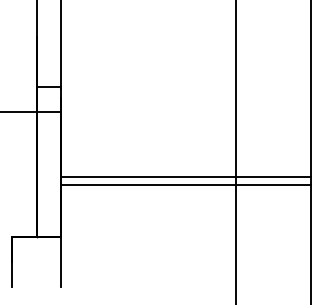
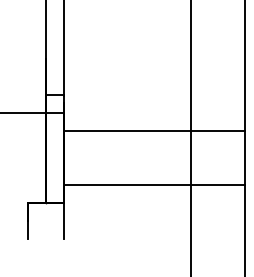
line: (185, 177) -> (154, 185), moved
line: (185, 185) -> (154, 131), moved

